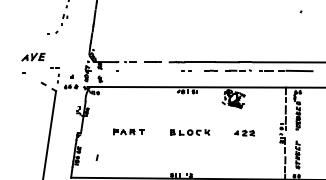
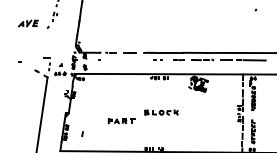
part: (32, 57) -> (27, 23), moved
part: (128, 132) -> (121, 121), moved
part: (244, 133) -> (207, 113), removed

